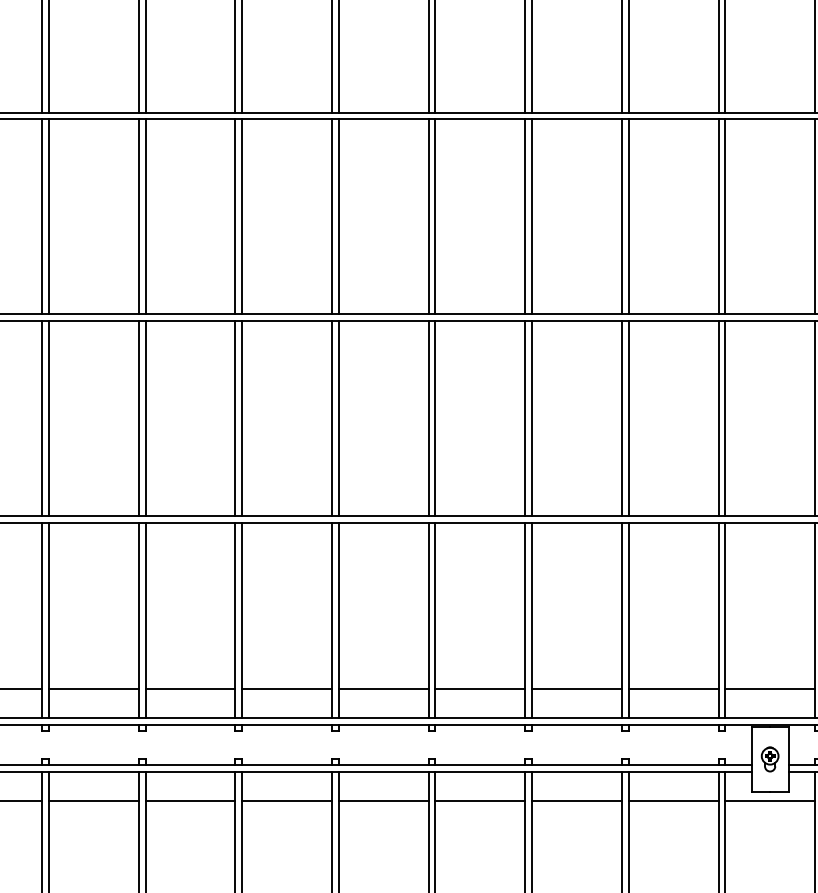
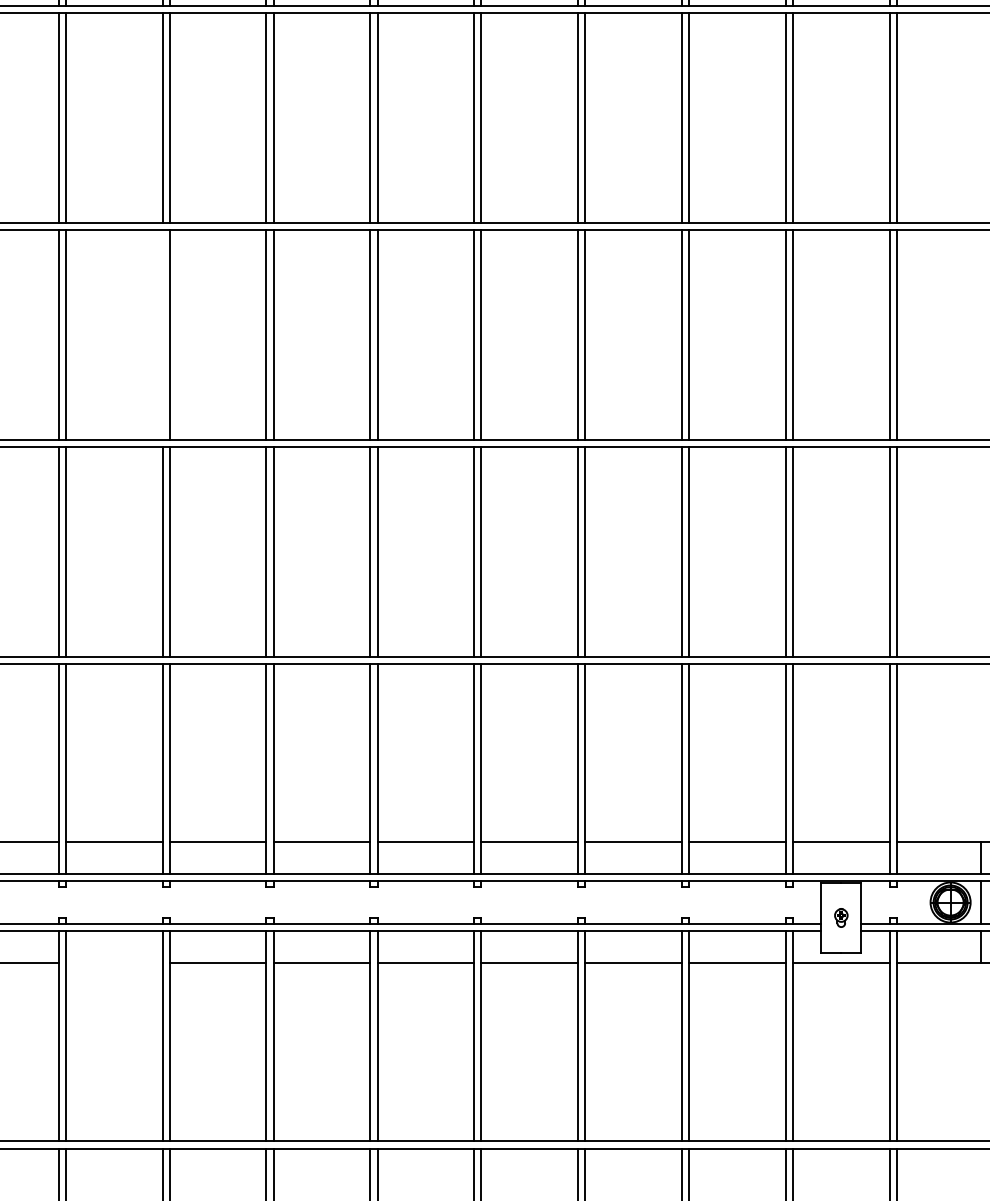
line: (138, 216) -> (162, 334), removed
part: (770, 758) -> (841, 917), size x0.7
line: (93, 800) -> (113, 962), removed

